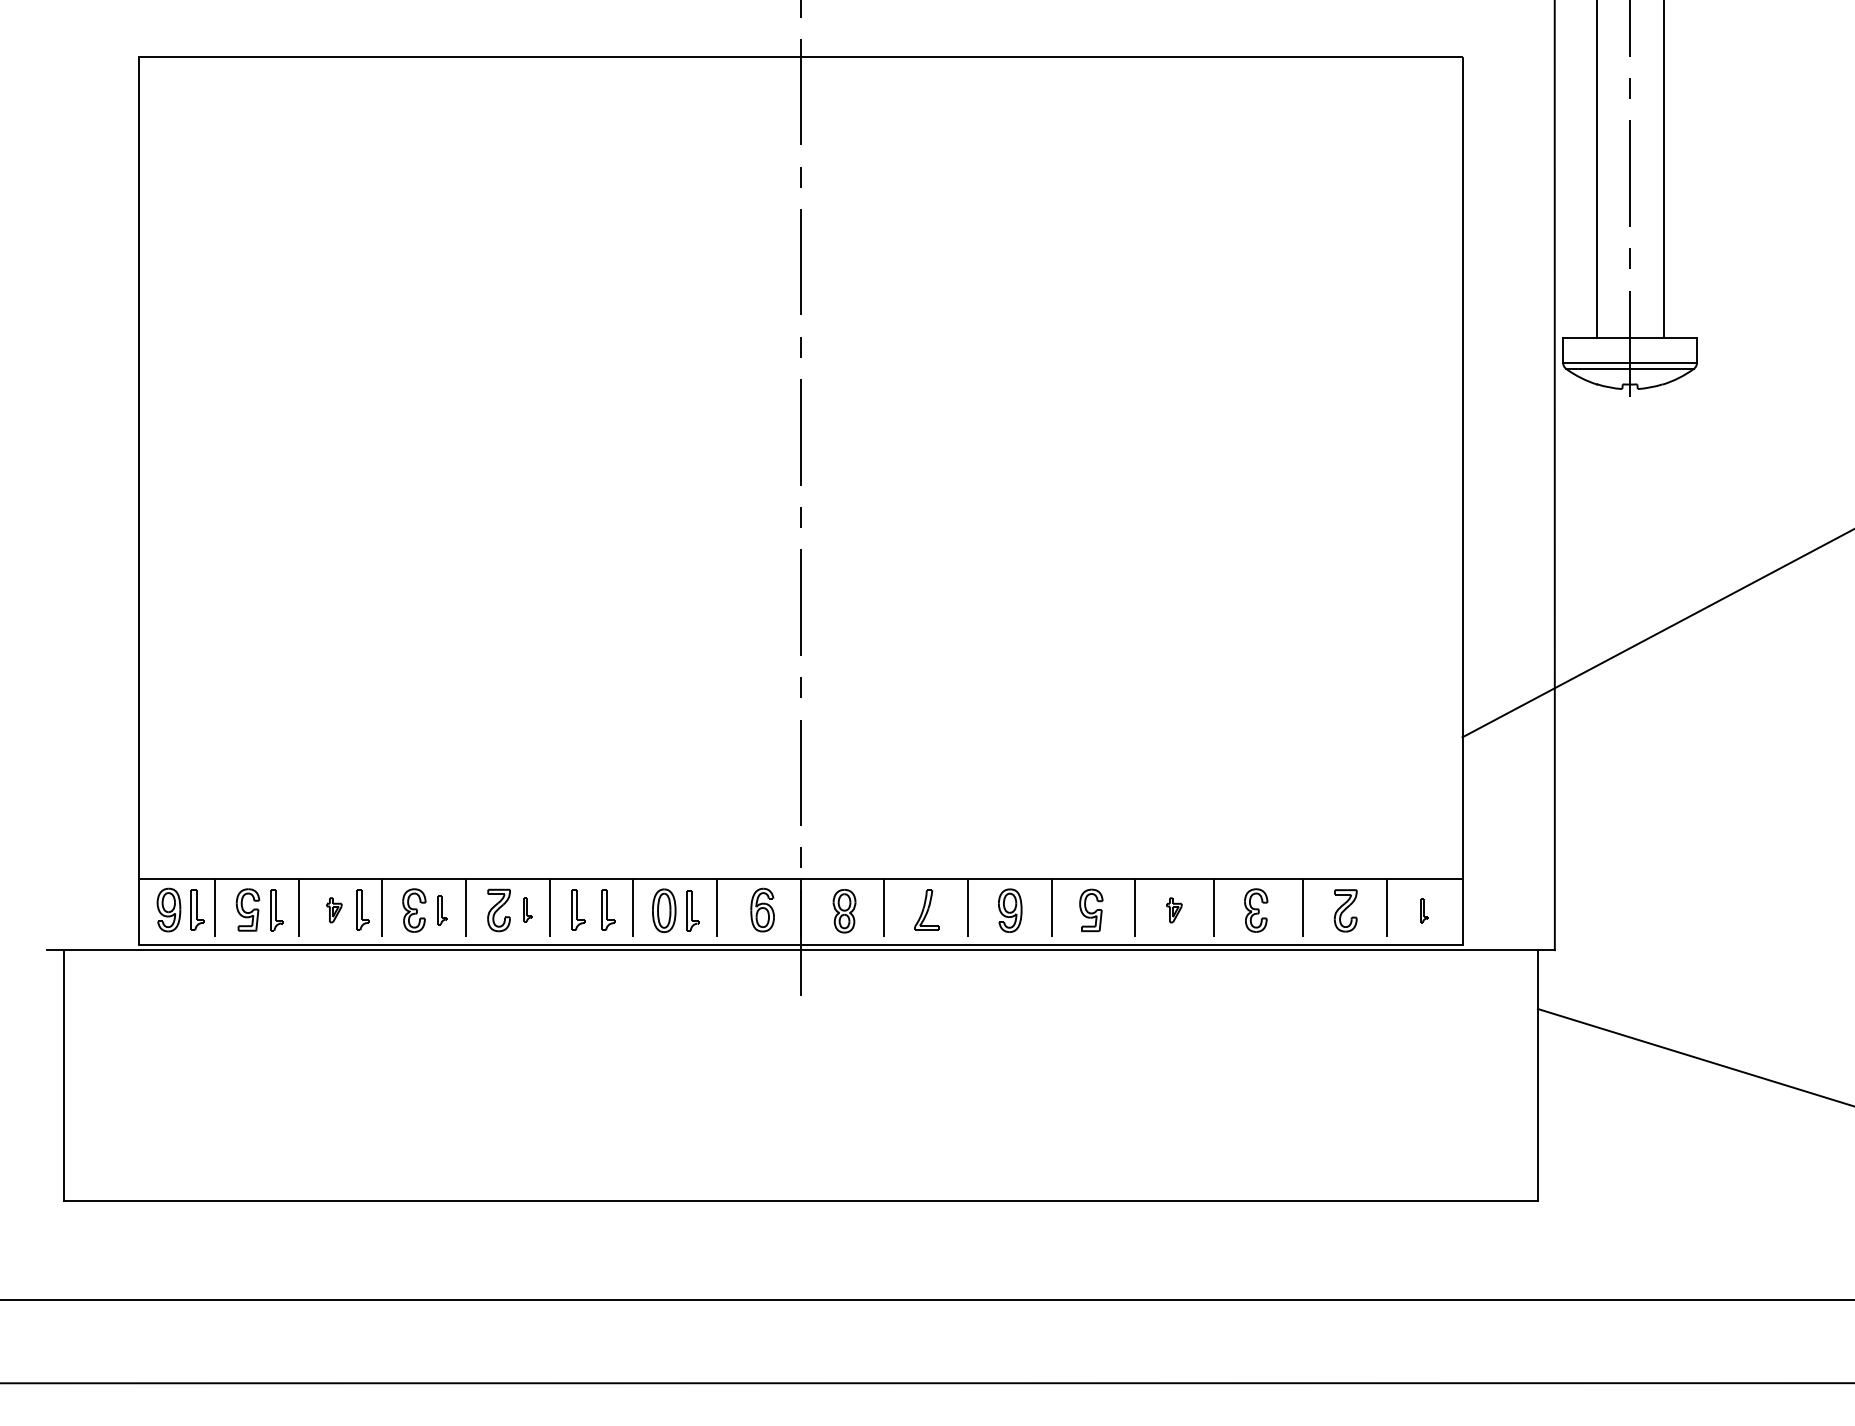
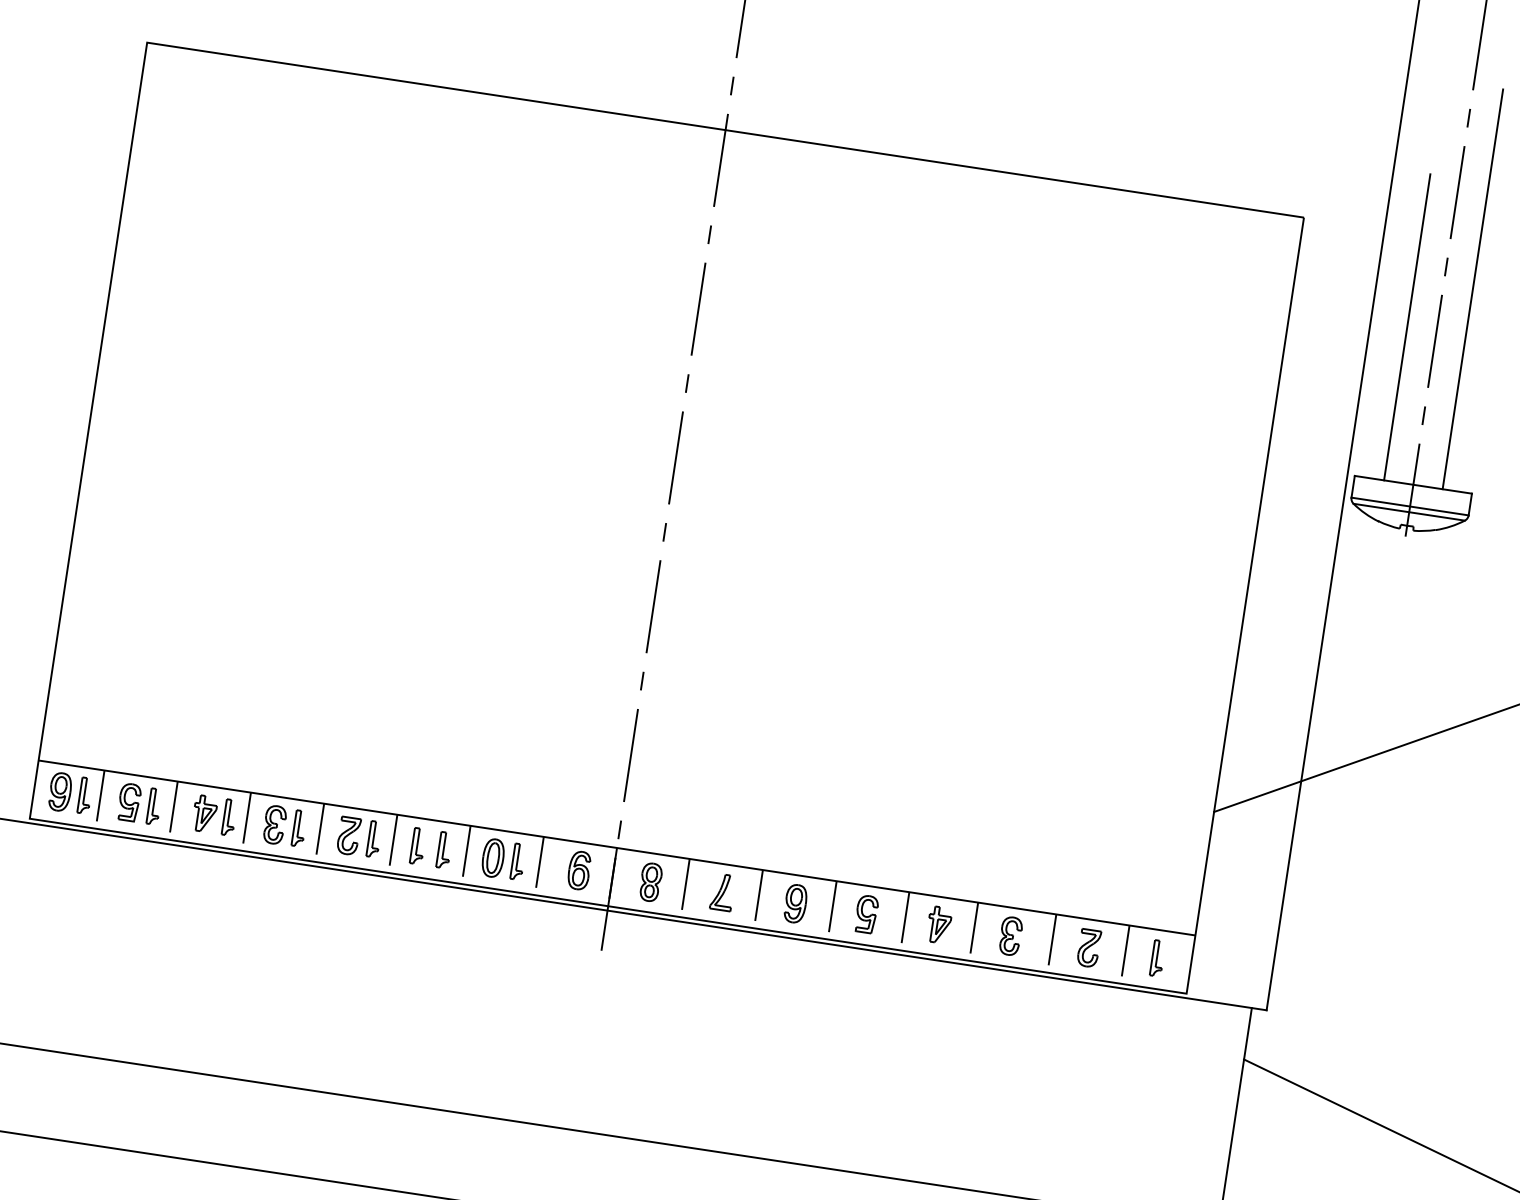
part: (527, 909) -> (373, 838), size x1.67
part: (334, 910) -> (204, 814), size x1.67
part: (442, 910) -> (299, 828), size x1.43
part: (1174, 910) -> (939, 925), size x1.67
part: (1423, 910) -> (1157, 958), size x1.67

